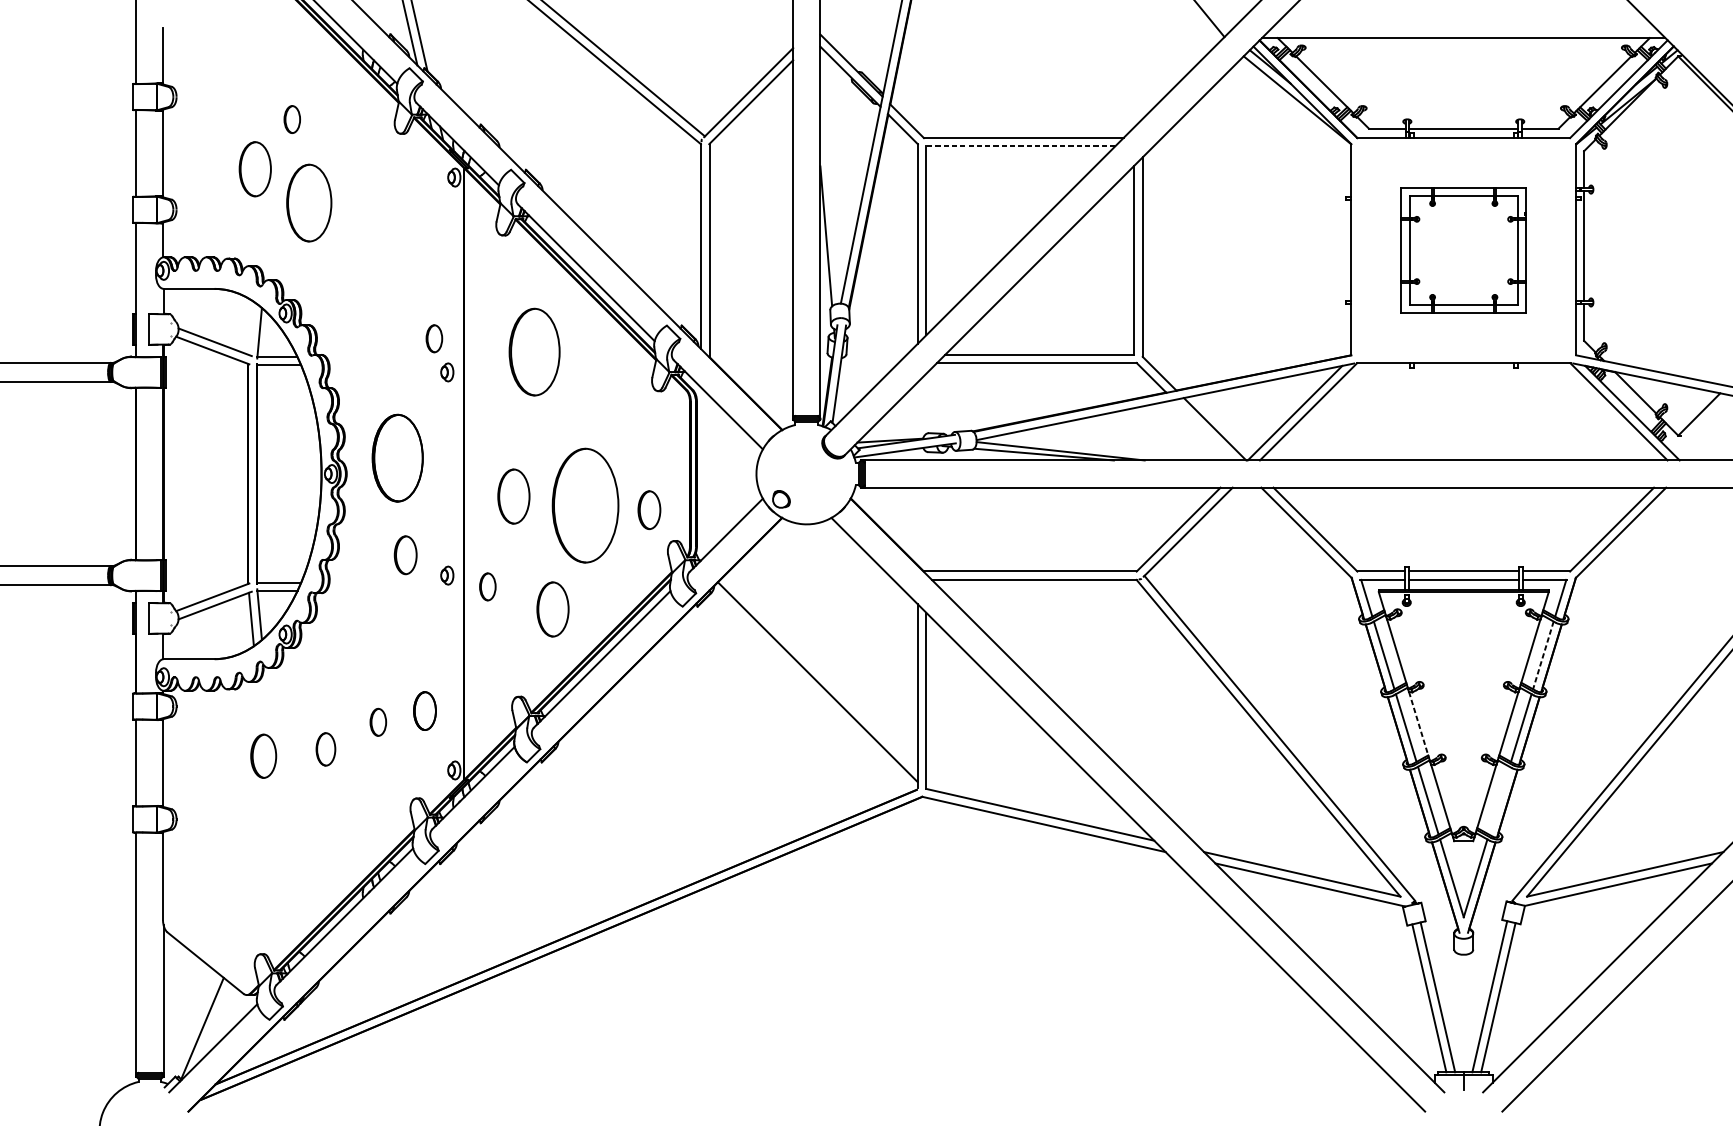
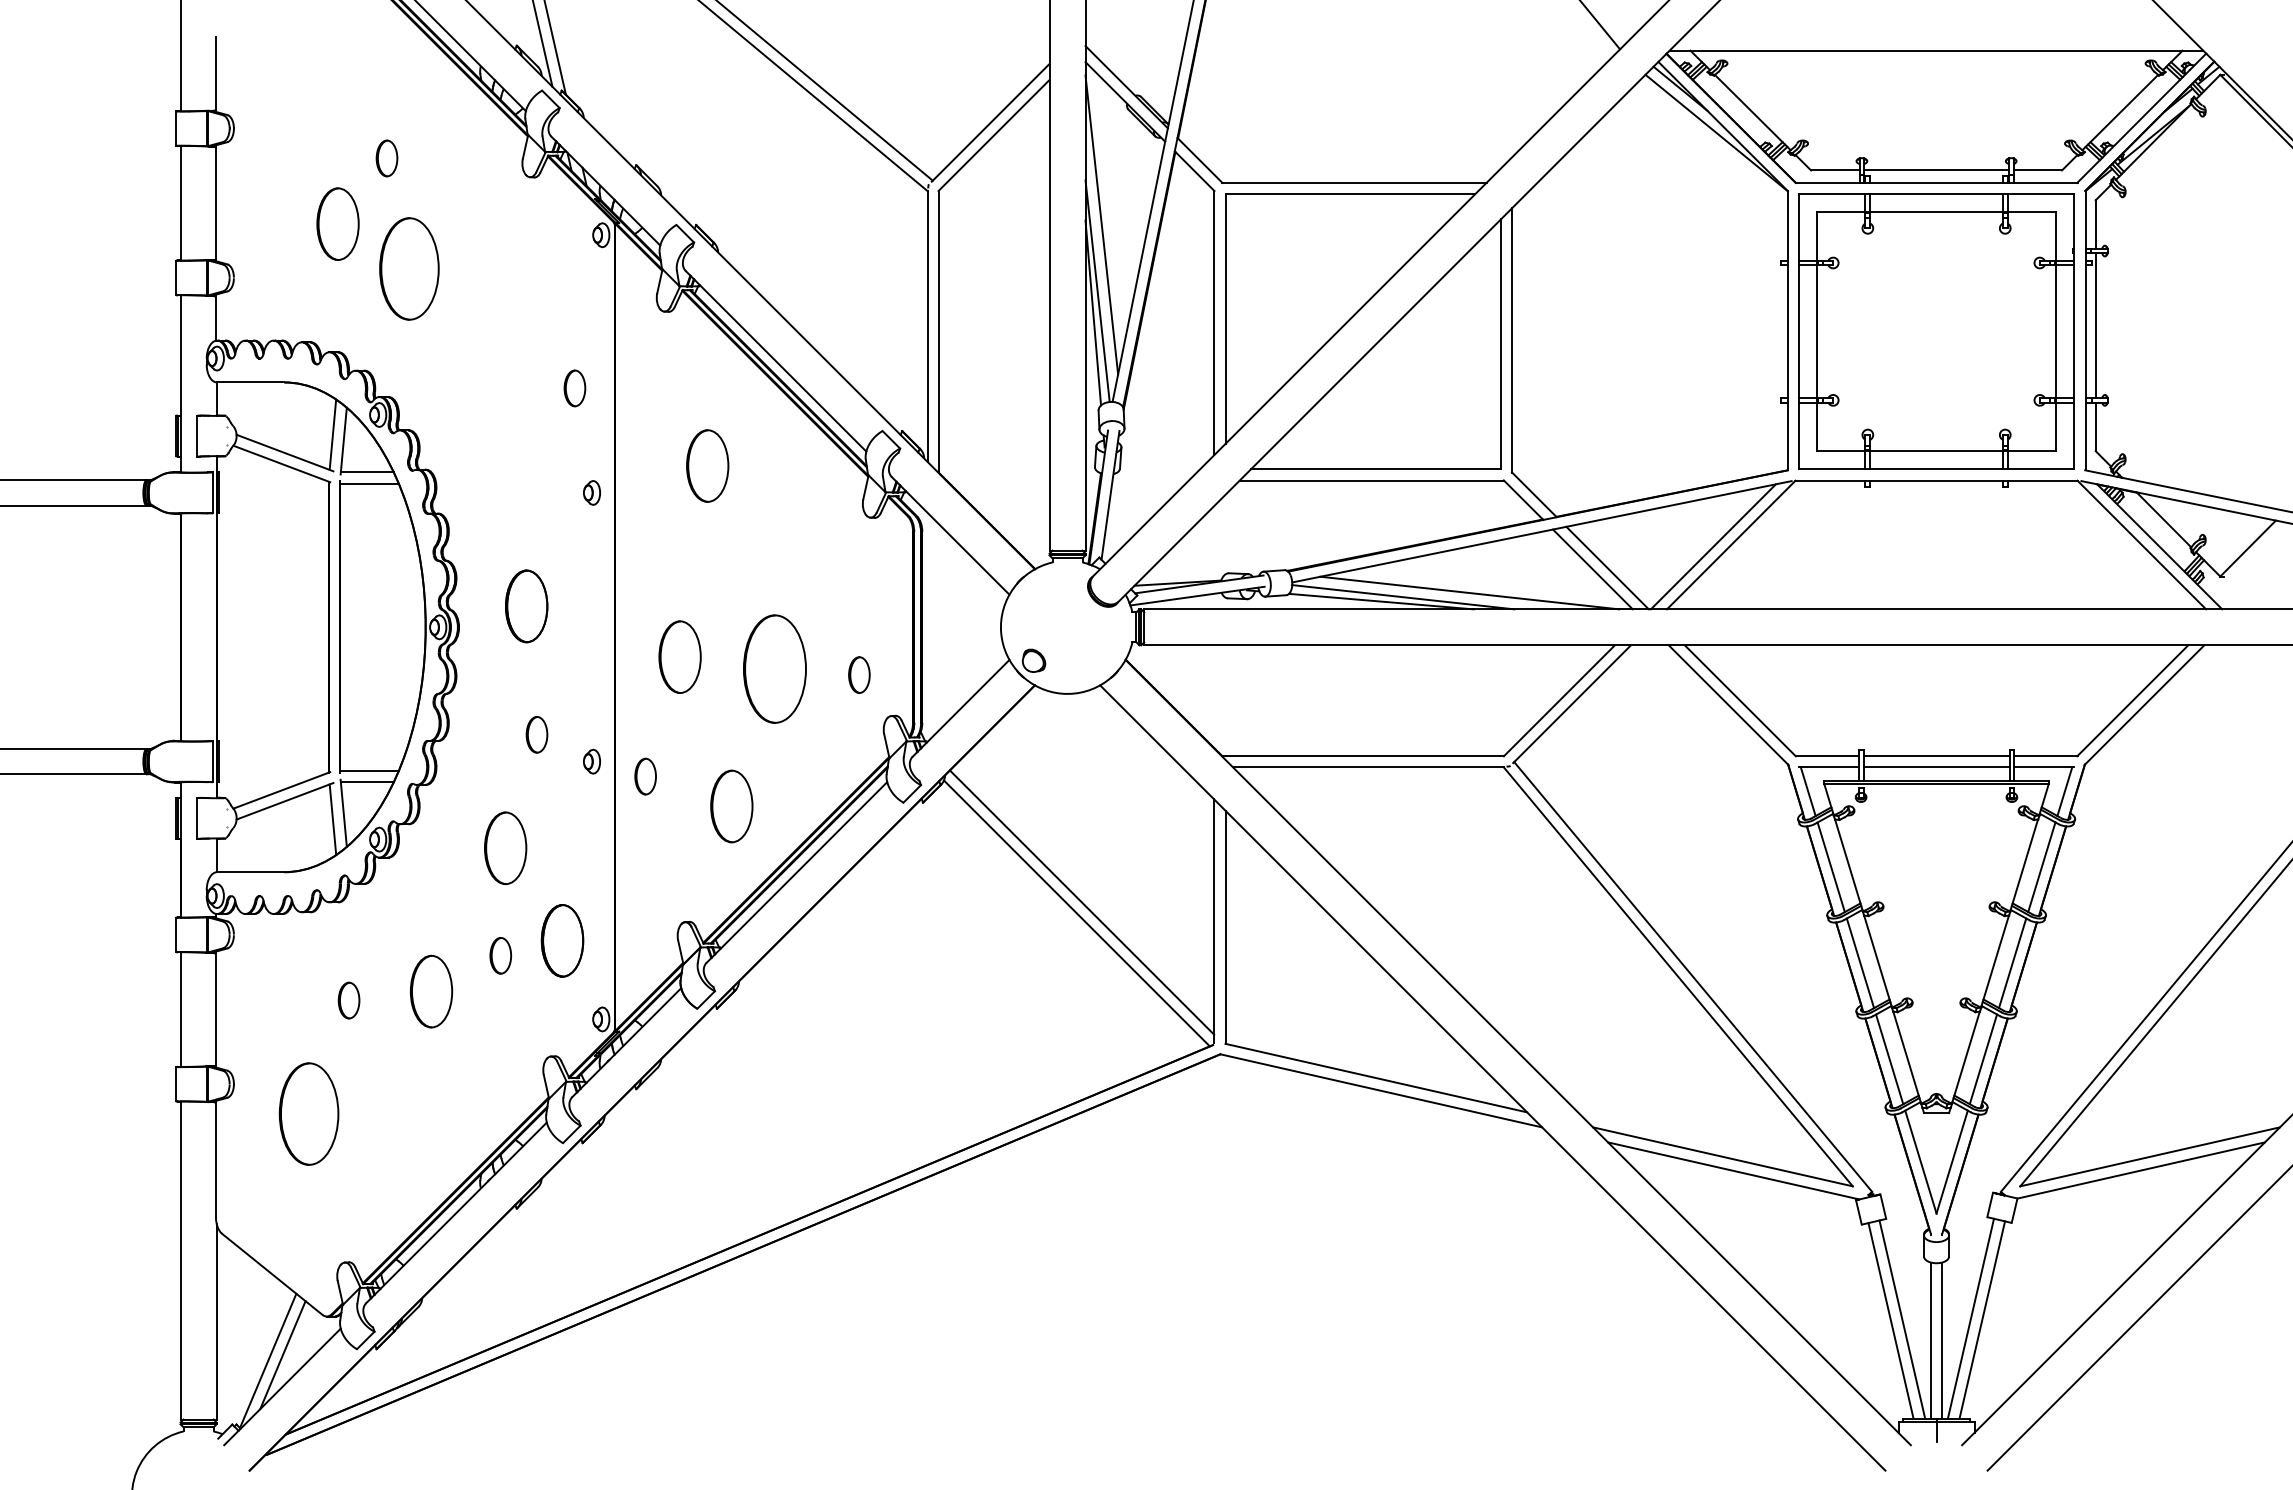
line: (1020, 146) -> (1350, 194), dashed -> solid
line: (832, 169) -> (1101, 224), added
line: (829, 220) -> (1097, 291), added
part: (1463, 250) -> (1936, 331), size x1.67
line: (251, 328) -> (332, 434), added
part: (434, 338) -> (574, 388), moved
part: (534, 351) -> (707, 465), size x0.62
line: (1203, 430) -> (1592, 569), added
line: (1110, 447) -> (1469, 592), added
part: (397, 458) -> (526, 606), size x0.62
part: (585, 505) -> (774, 668), size x0.71
part: (649, 509) -> (859, 674), size x0.71
part: (405, 555) -> (536, 734), size x0.71
part: (381, 640) -> (505, 847), added
line: (1543, 655) -> (2041, 867), dashed -> solid
line: (813, 690) -> (1076, 913), added
part: (424, 710) -> (562, 940), size x1.43
line: (1419, 727) -> (1878, 962), dashed -> solid
part: (325, 749) -> (431, 991), size x1.67
part: (263, 756) -> (348, 1000), size x0.62
line: (1499, 800) -> (1983, 1059), added
part: (232, 841) -> (308, 1113), added
line: (1459, 1013) -> (1930, 1340), added
line: (1468, 1013) -> (1942, 1340), added
line: (213, 1024) -> (282, 1355), added

